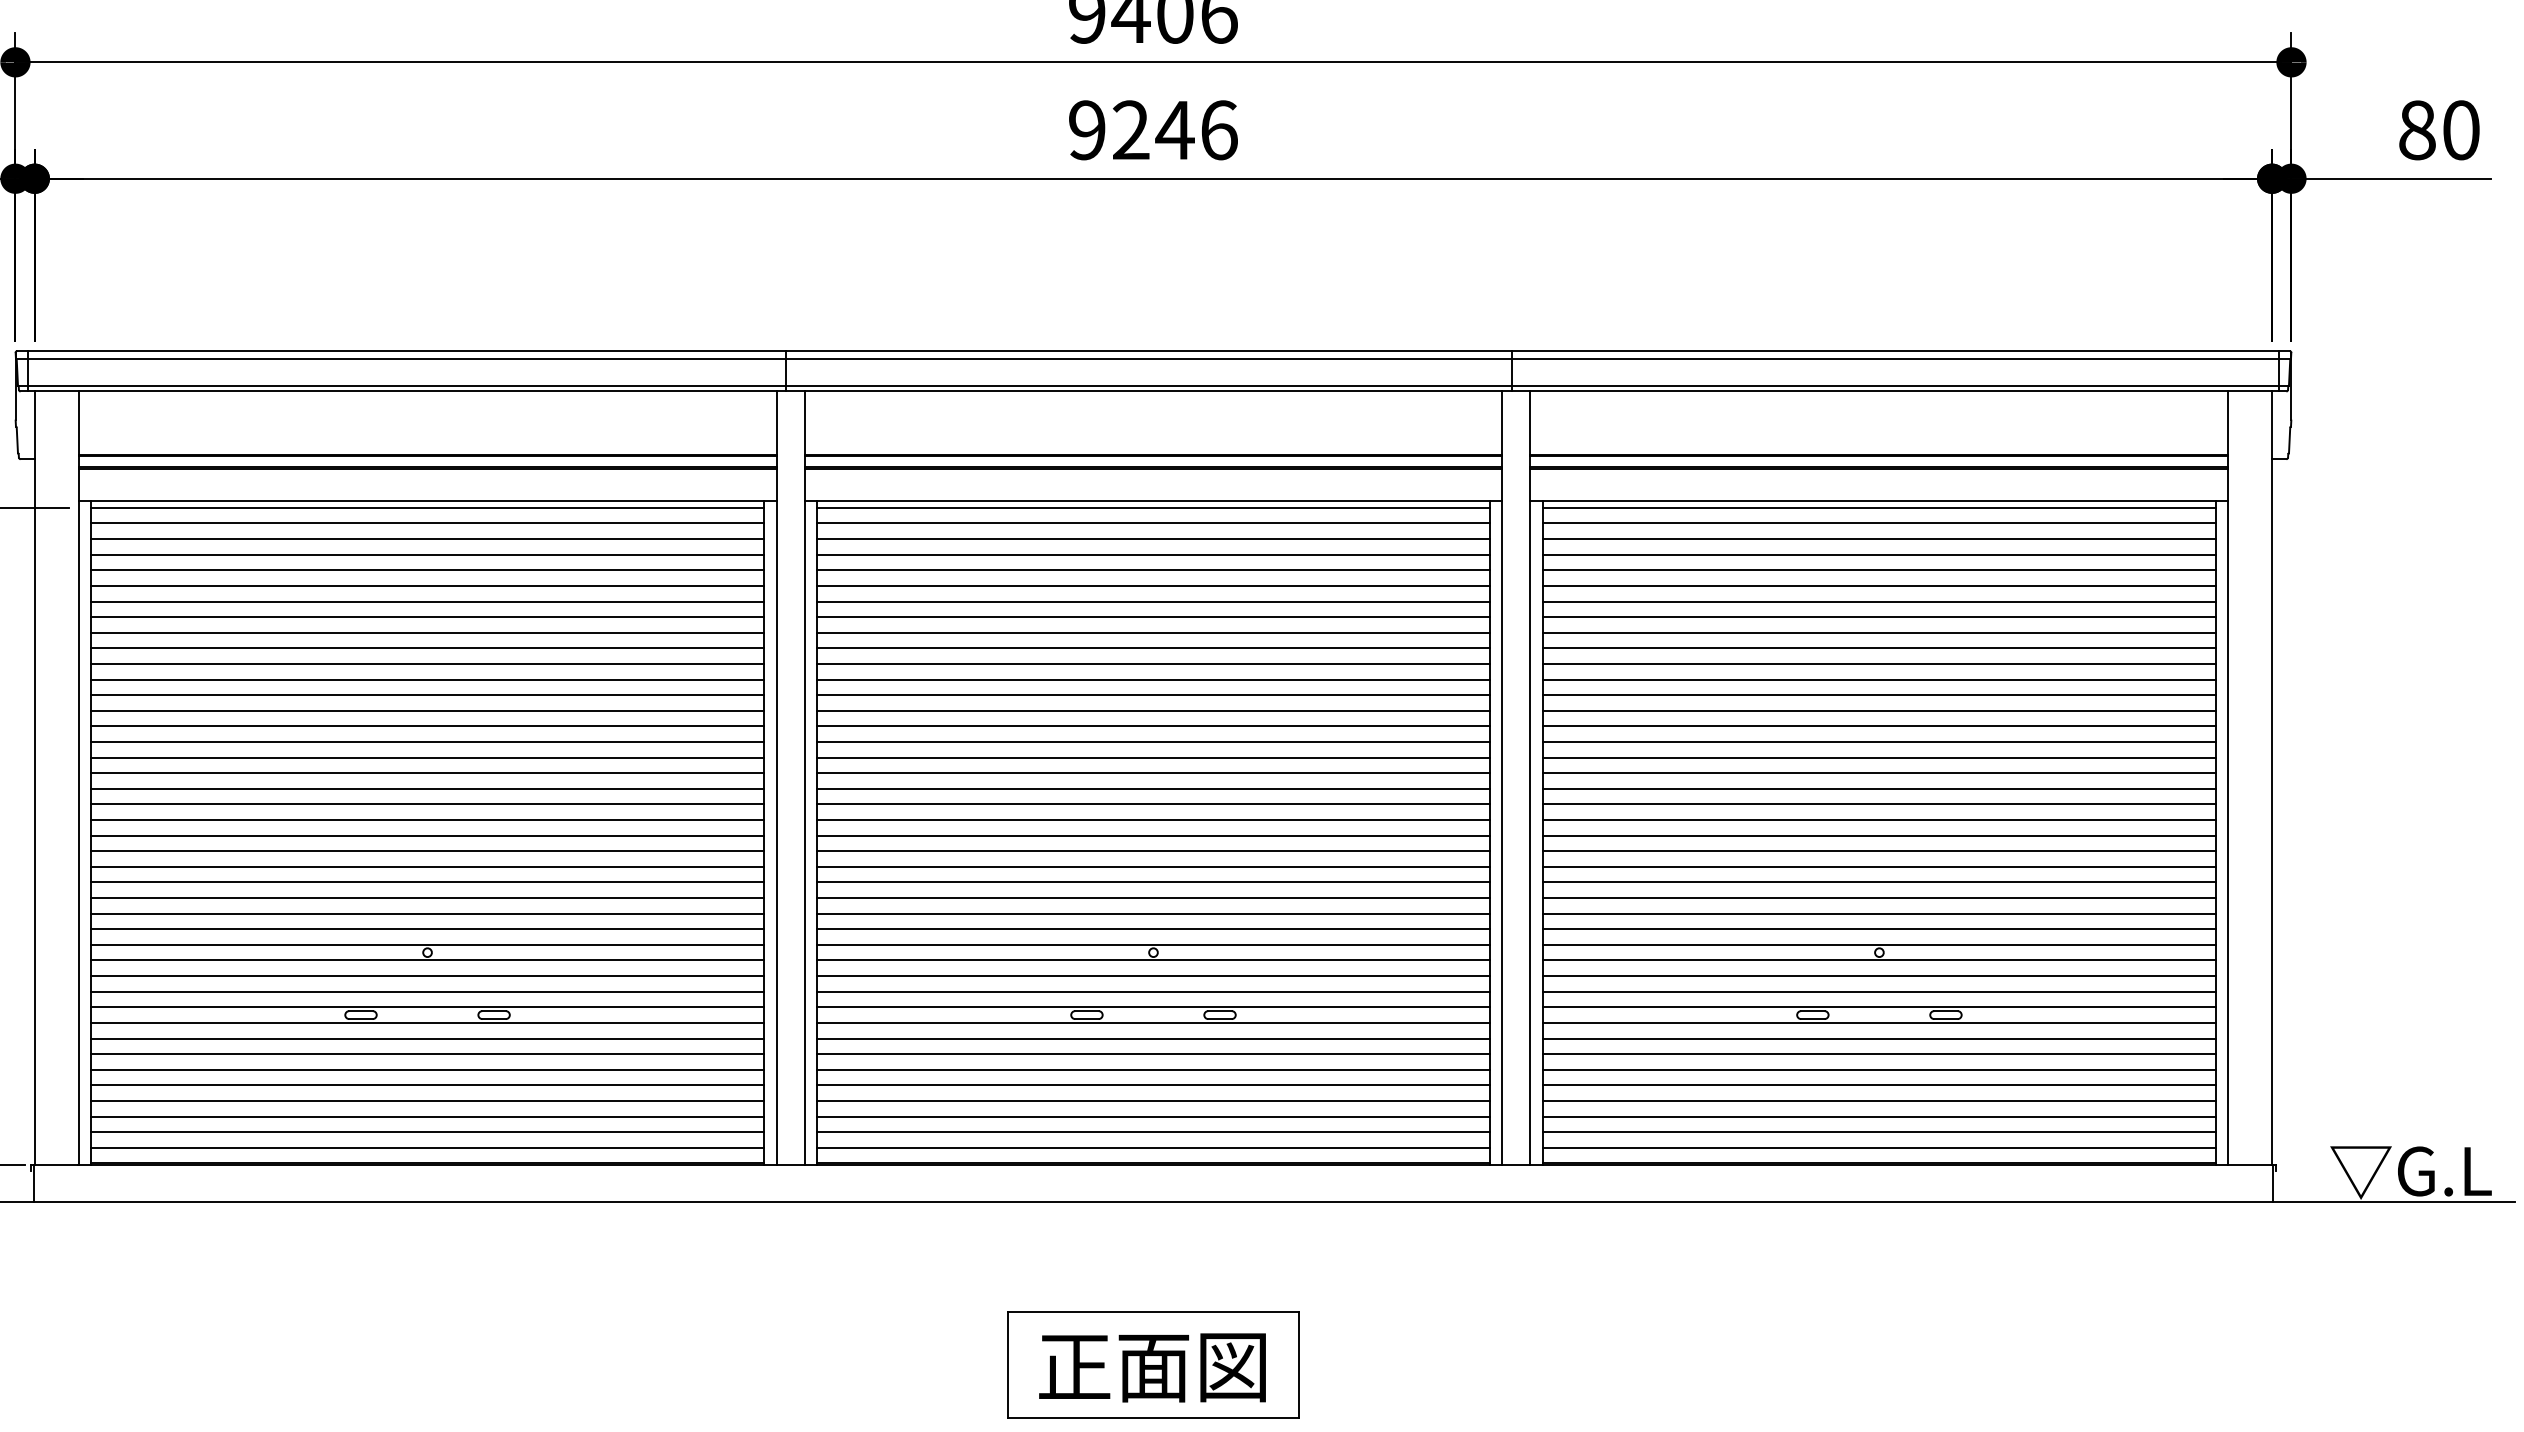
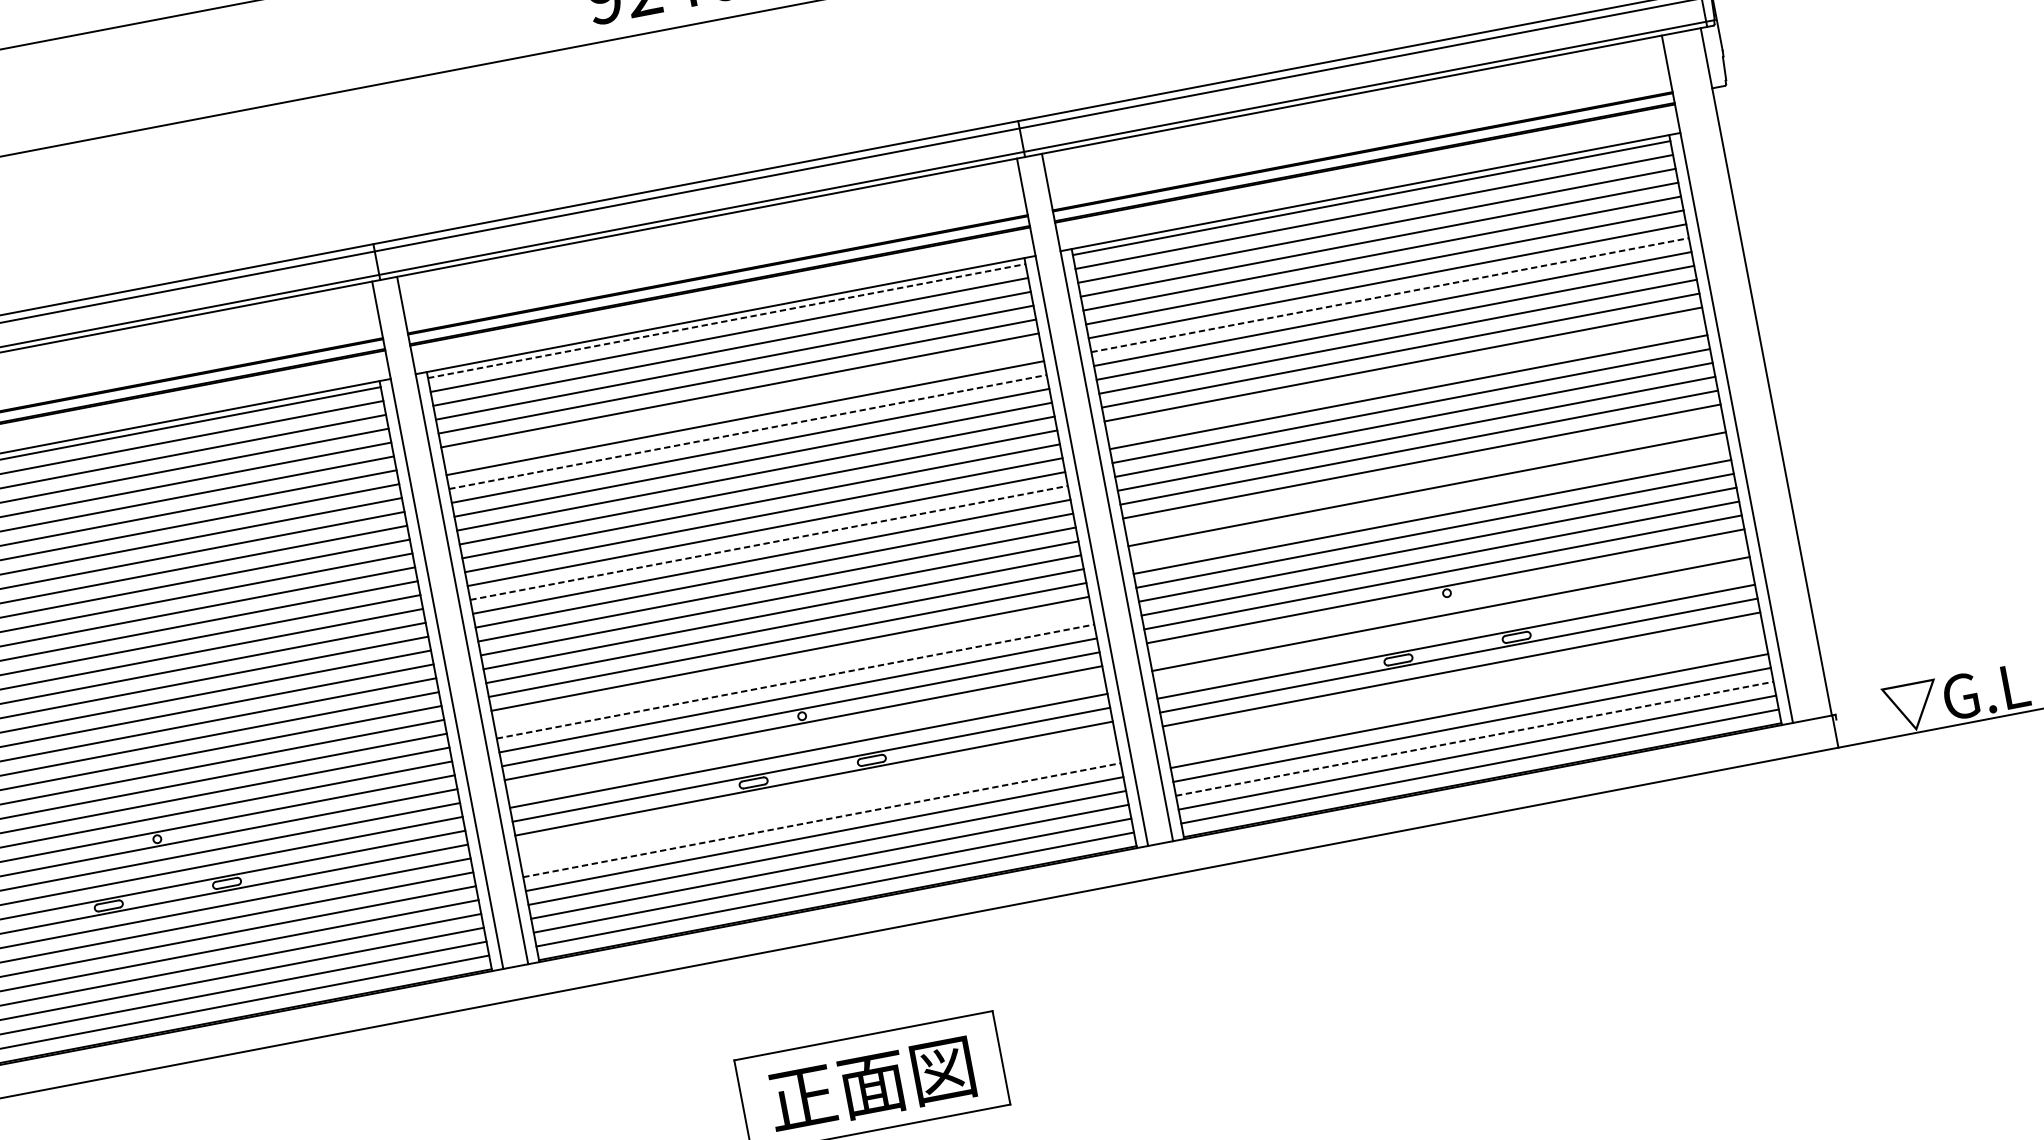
line: (1153, 507) -> (726, 320), solid -> dashed
line: (1153, 601) -> (742, 404), removed
line: (1879, 617) -> (1390, 295), solid -> dashed
line: (1153, 632) -> (747, 431), solid -> dashed
line: (1879, 710) -> (1406, 378), removed
line: (1153, 757) -> (769, 542), solid -> dashed
line: (1879, 820) -> (1424, 475), removed
line: (1879, 851) -> (1429, 503), removed
line: (1153, 898) -> (793, 668), removed
line: (1153, 913) -> (795, 681), solid -> dashed
line: (1879, 960) -> (1448, 600), removed
line: (1153, 976) -> (806, 737), removed
line: (1879, 991) -> (1453, 627), removed
line: (1153, 1038) -> (816, 792), removed
line: (1153, 1054) -> (819, 806), removed
line: (1879, 1054) -> (1464, 683), removed
line: (1153, 1069) -> (821, 820), solid -> dashed
line: (1879, 1069) -> (1466, 696), removed
line: (1879, 1116) -> (1474, 738), solid -> dashed

